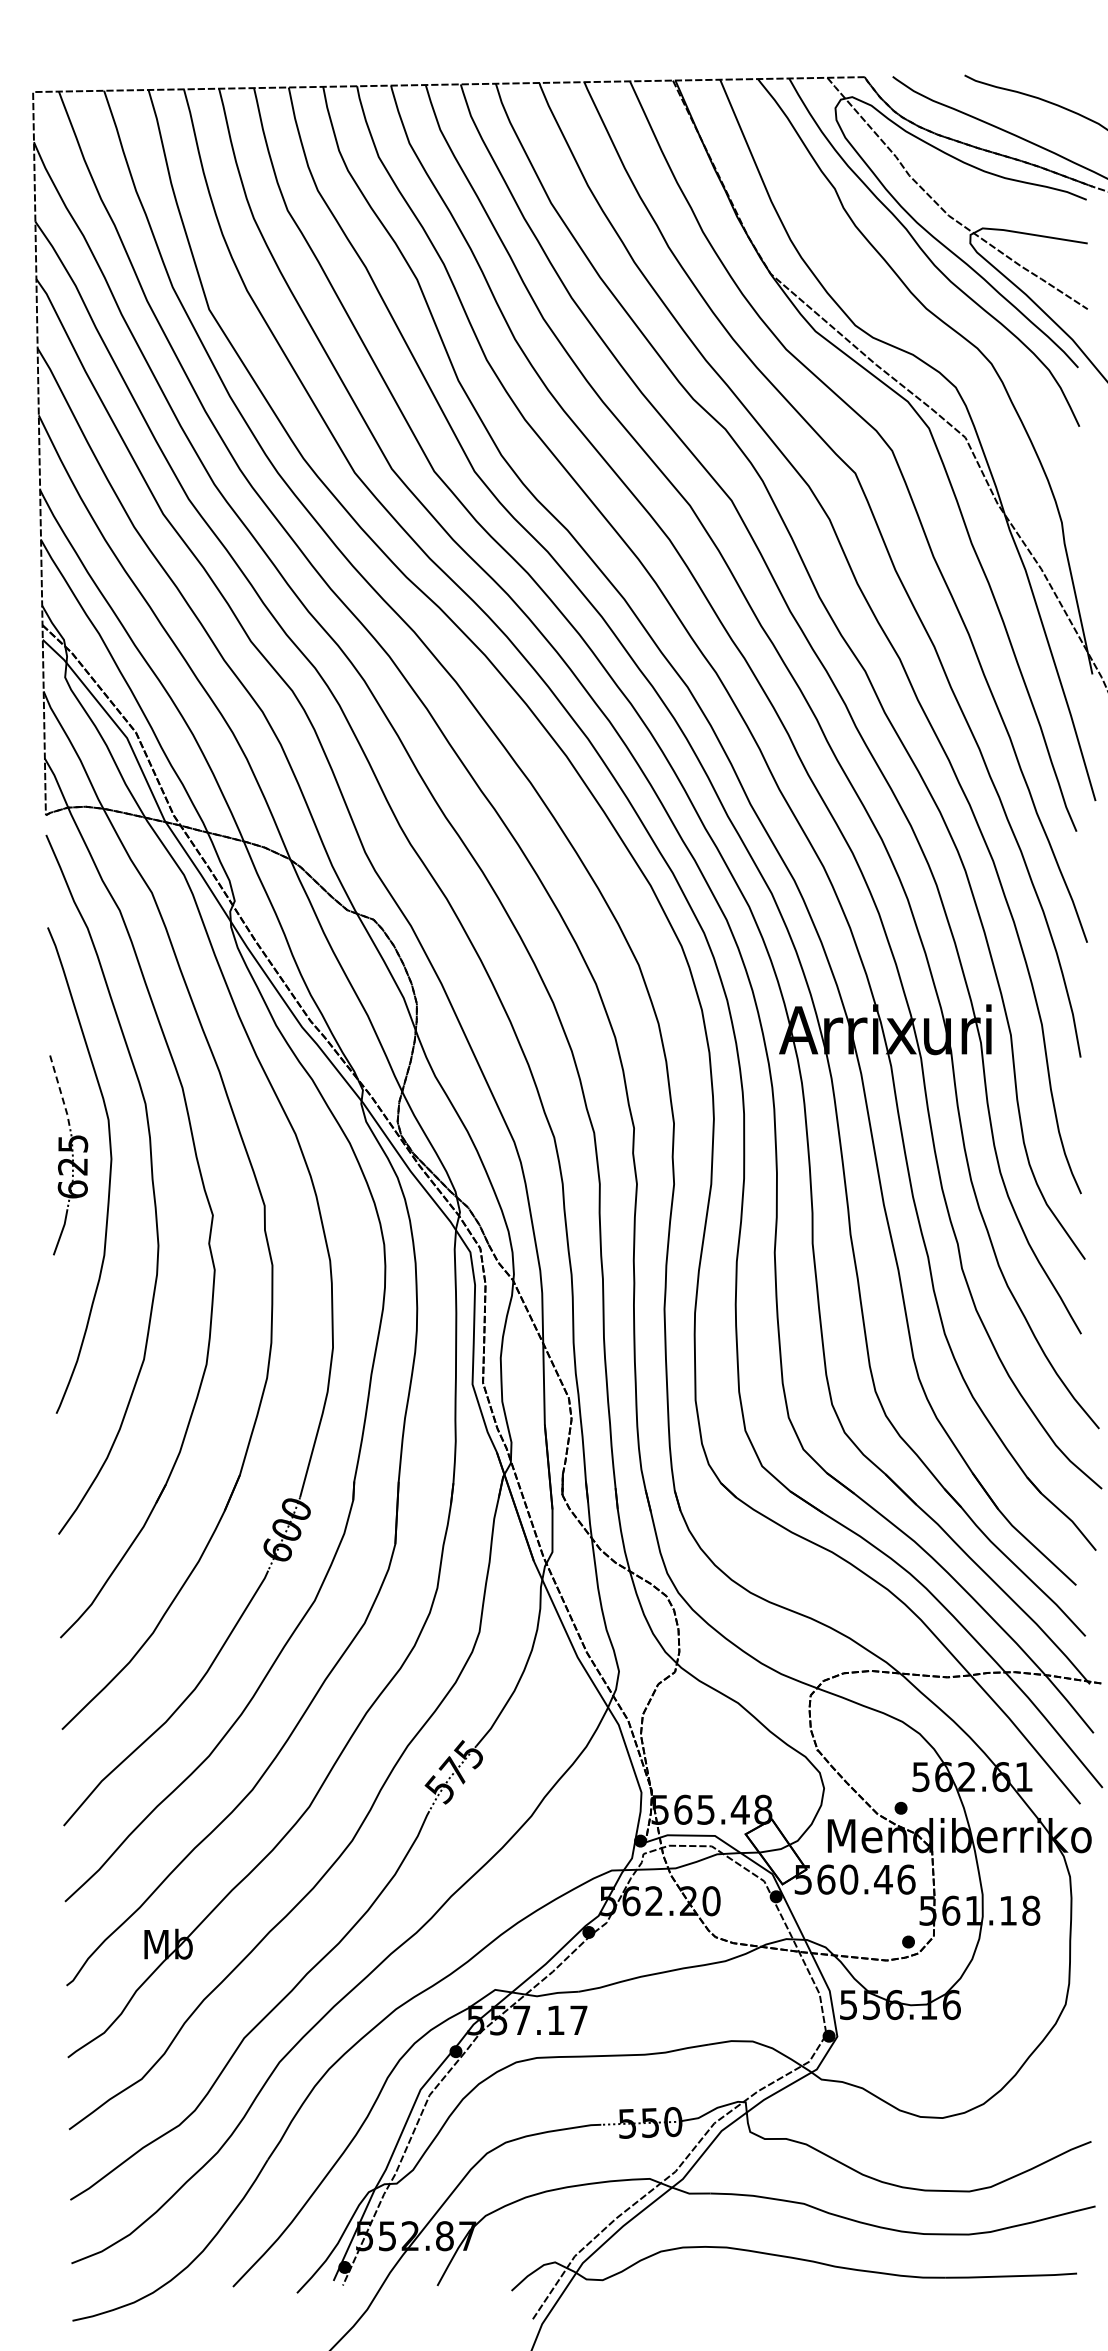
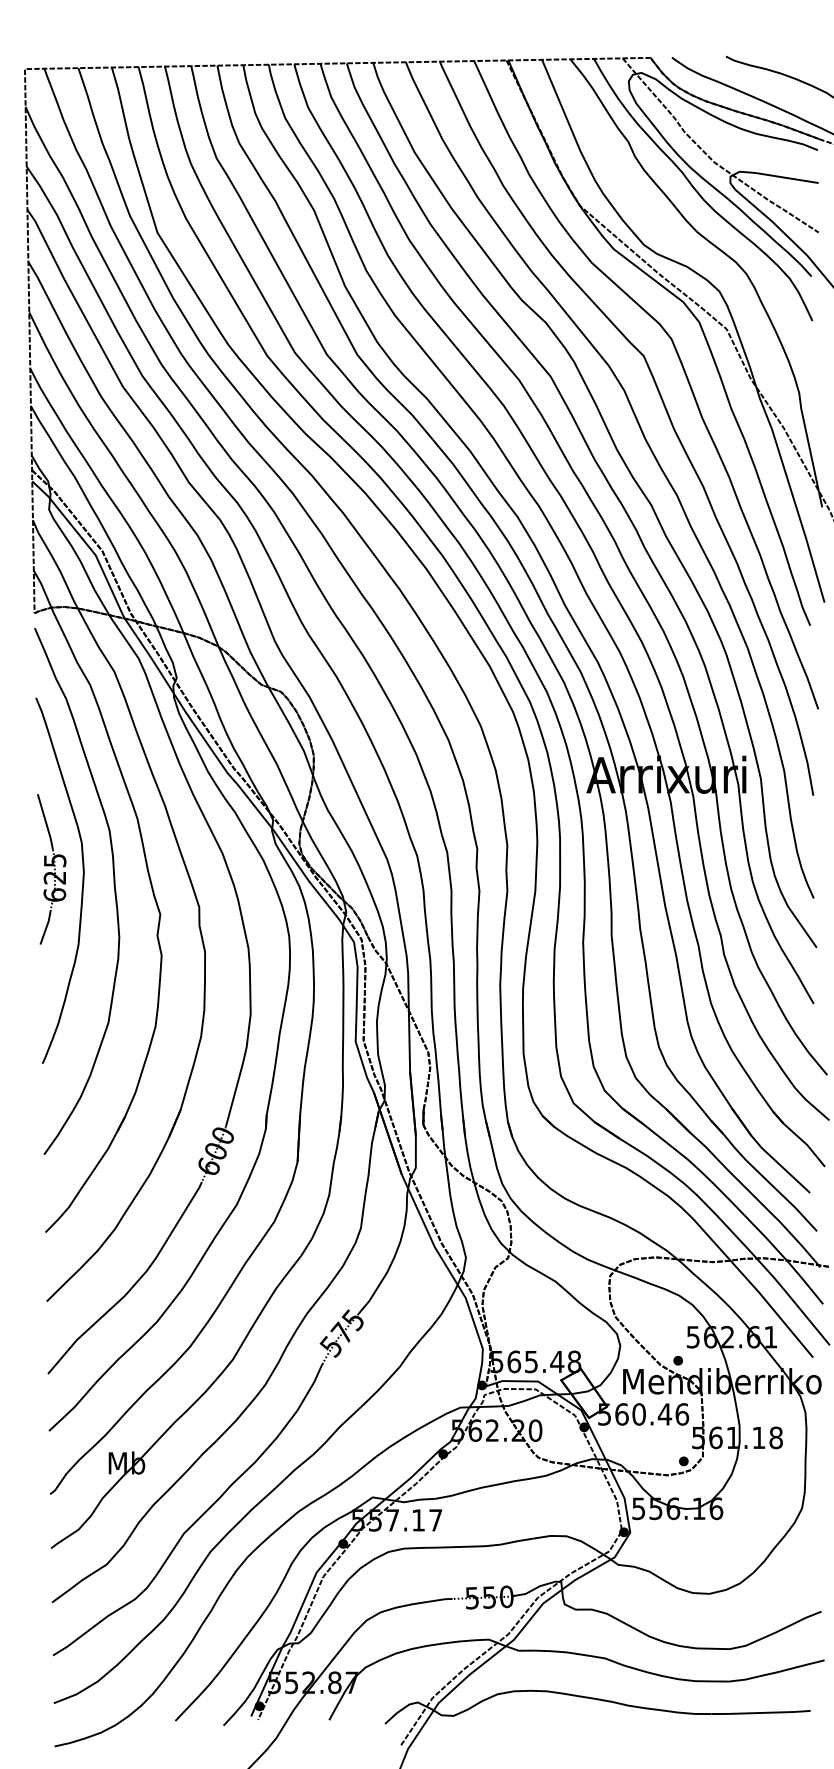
line: (60, 1092) -> (45, 822), dashed -> solid

